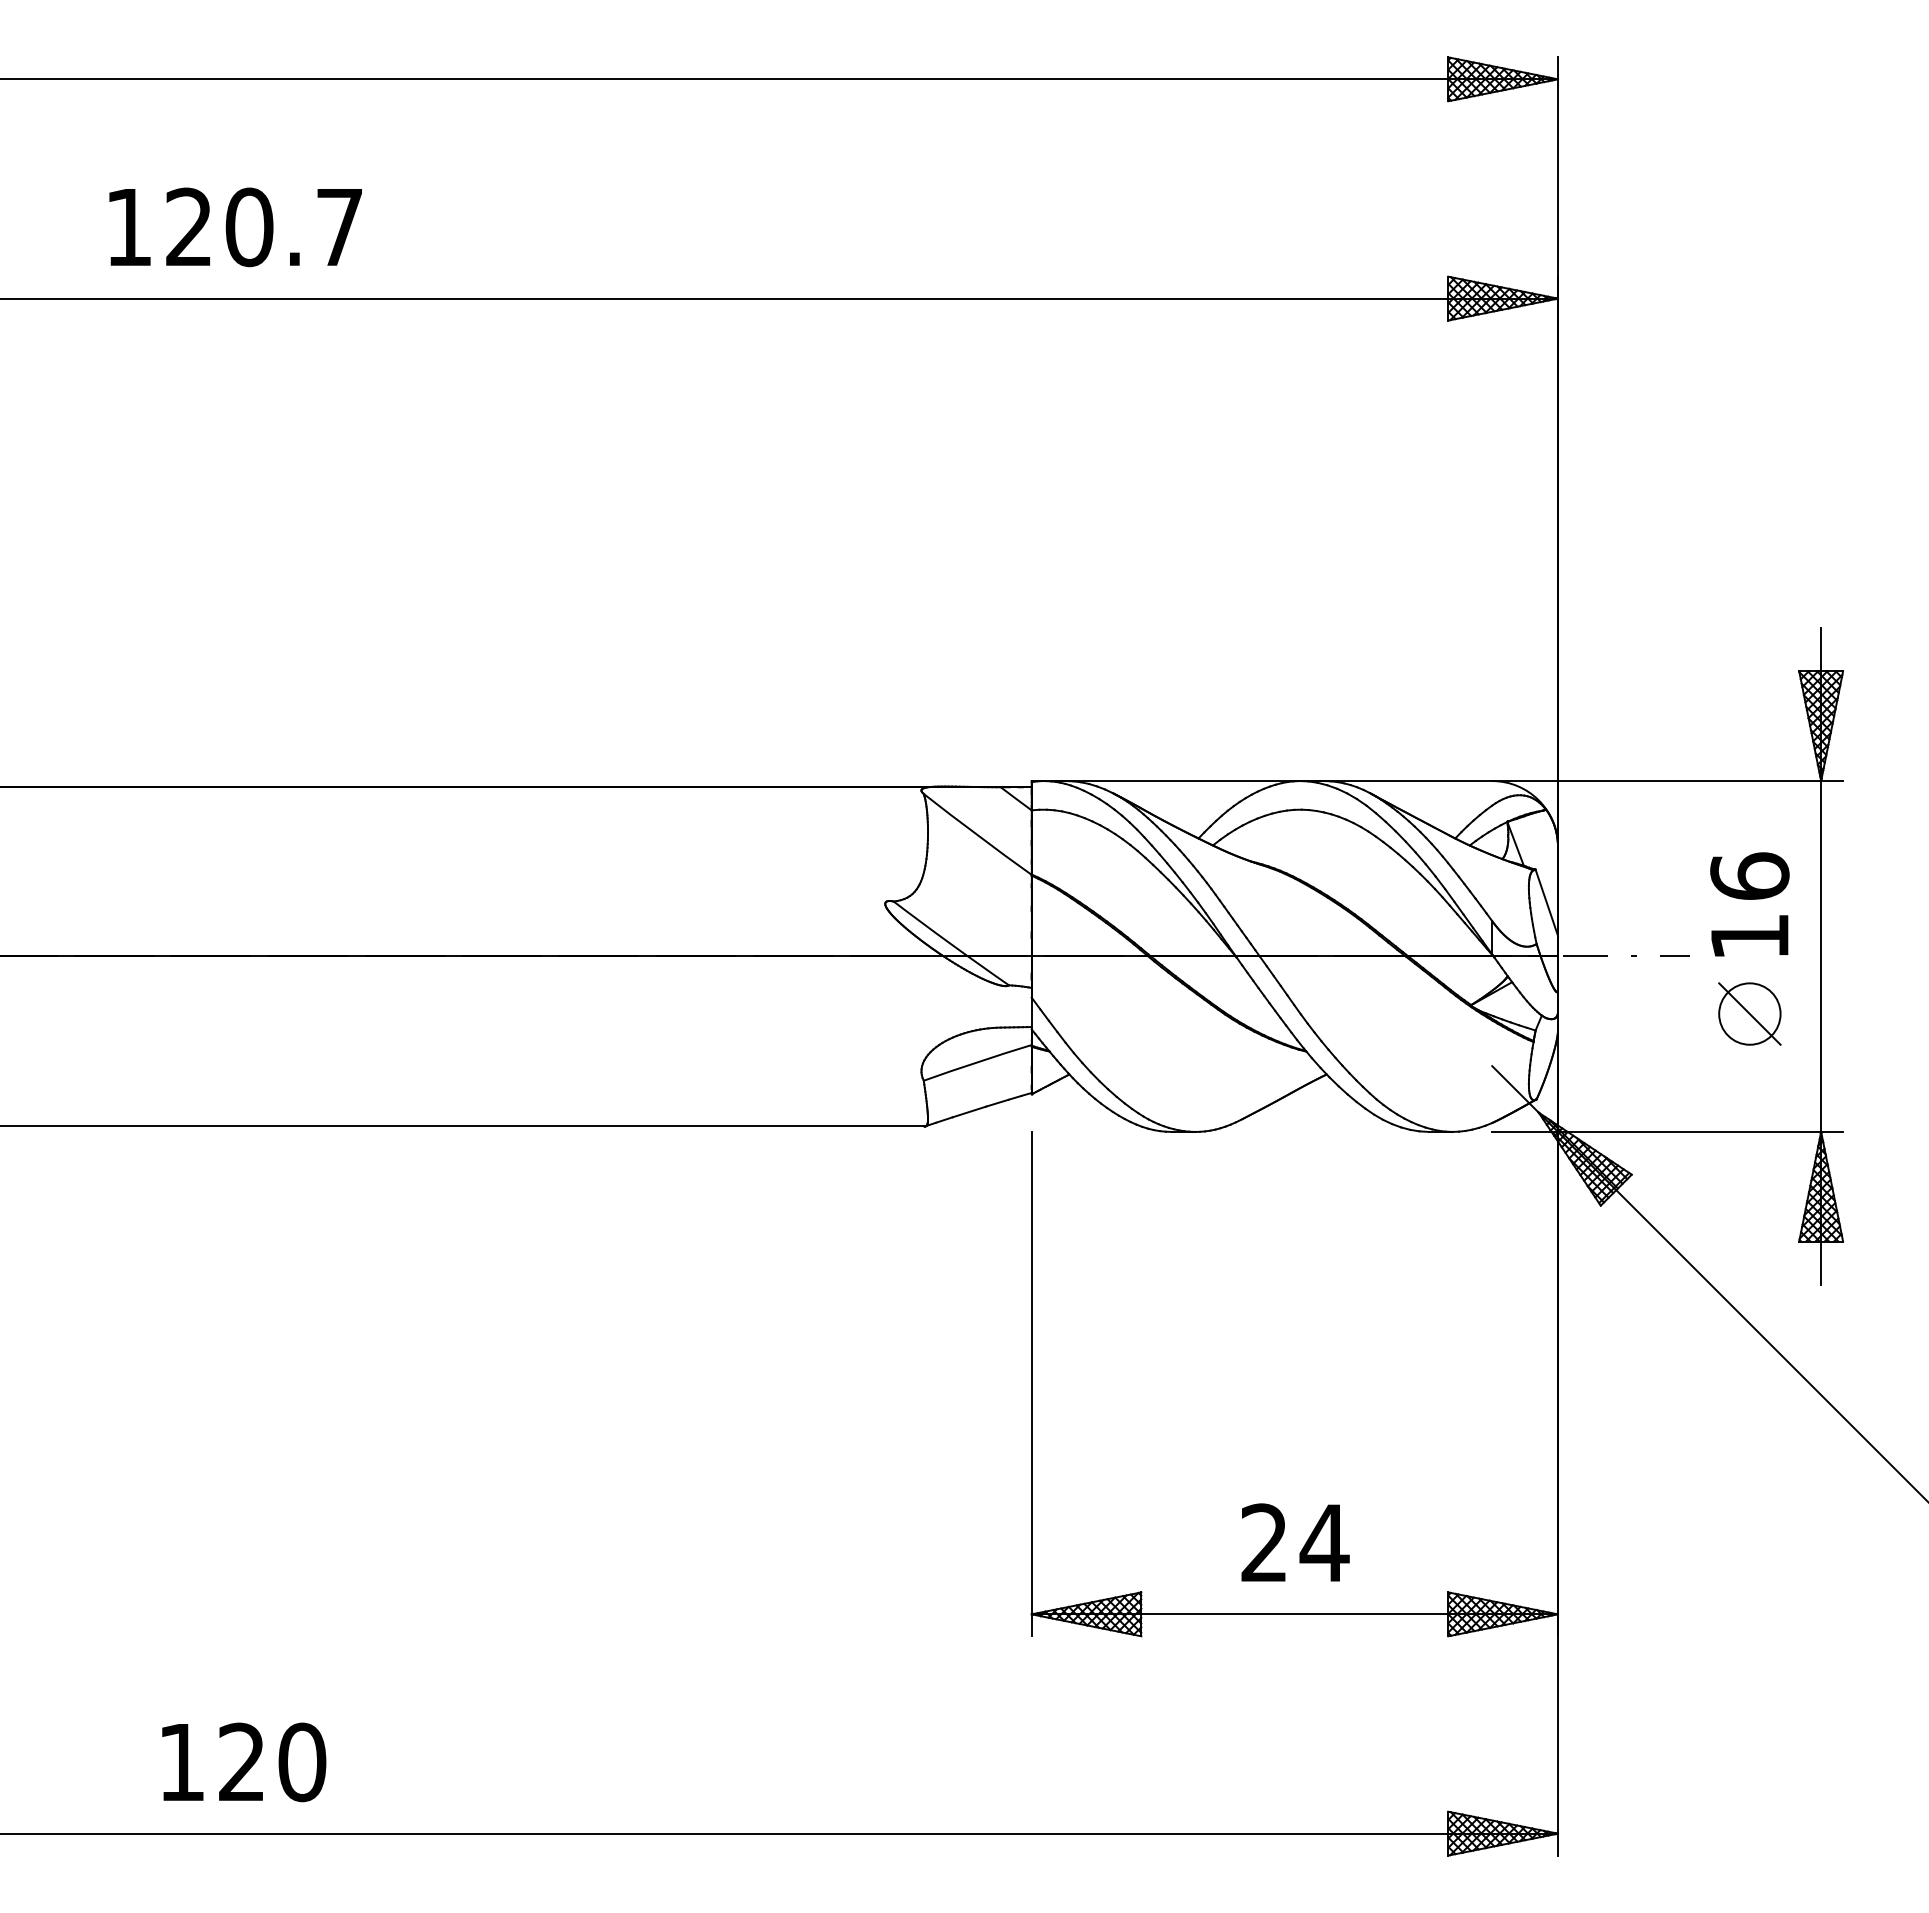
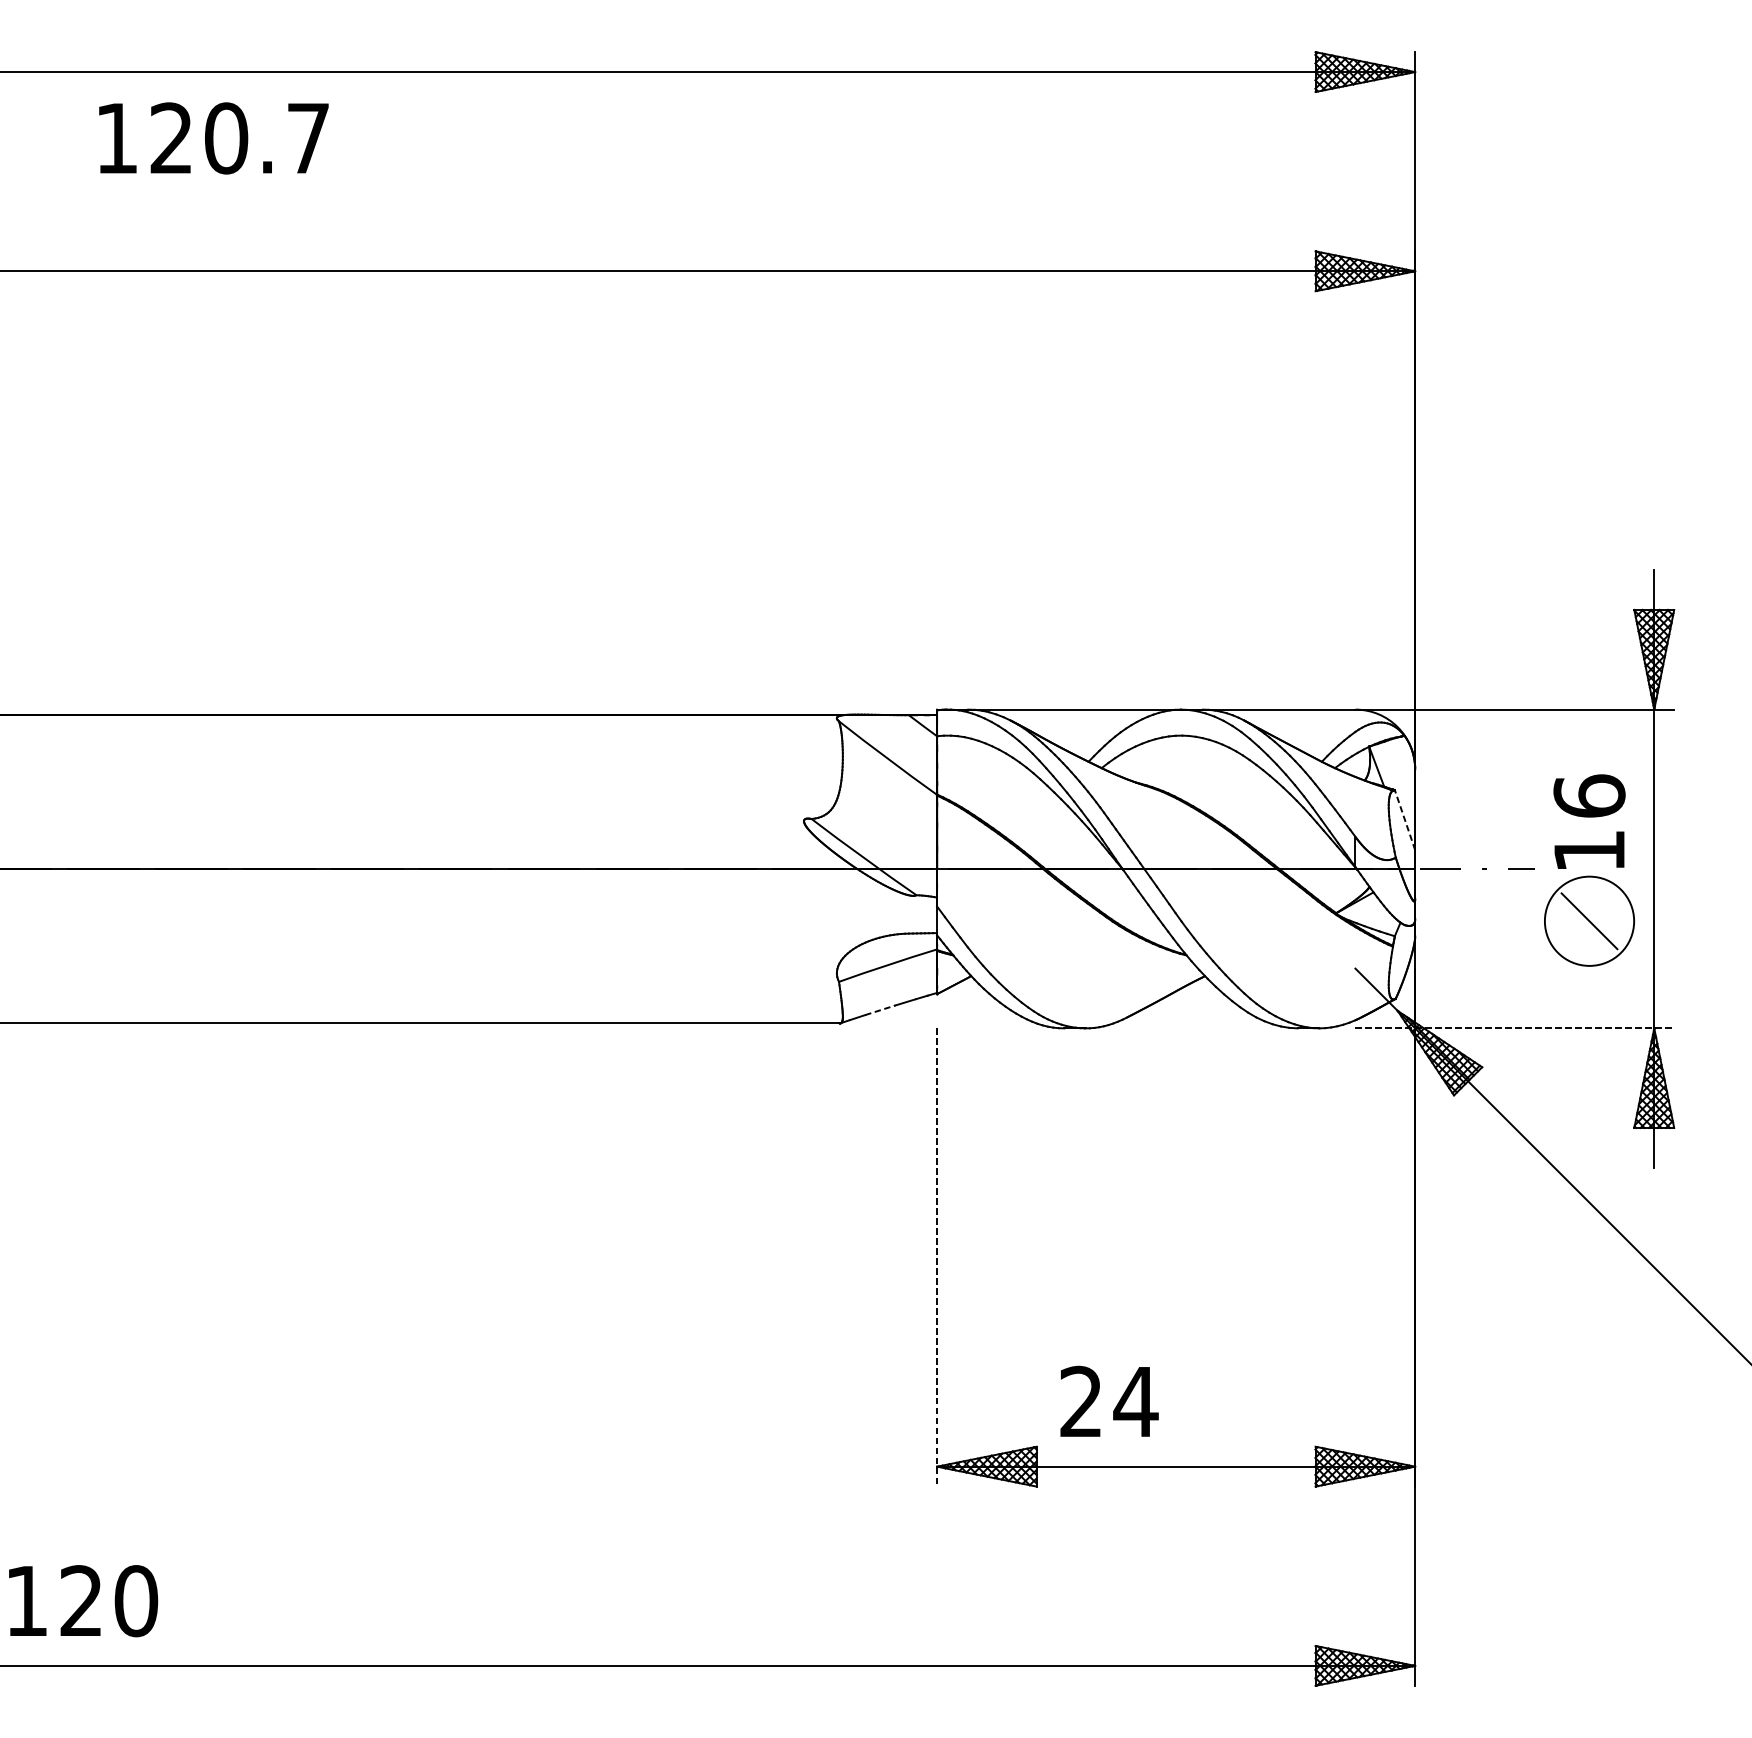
text: (235, 227) -> (213, 138), moved
line: (1546, 902) -> (1404, 819), solid -> dashed
circle: (1749, 1013) -> (1589, 920), size x1.6
line: (969, 1111) -> (880, 1009), solid -> dashed
line: (1668, 1131) -> (1515, 1027), solid -> dashed
line: (1031, 1384) -> (936, 1257), solid -> dashed
text: (1295, 1542) -> (1109, 1401), moved
text: (244, 1762) -> (83, 1601), moved

